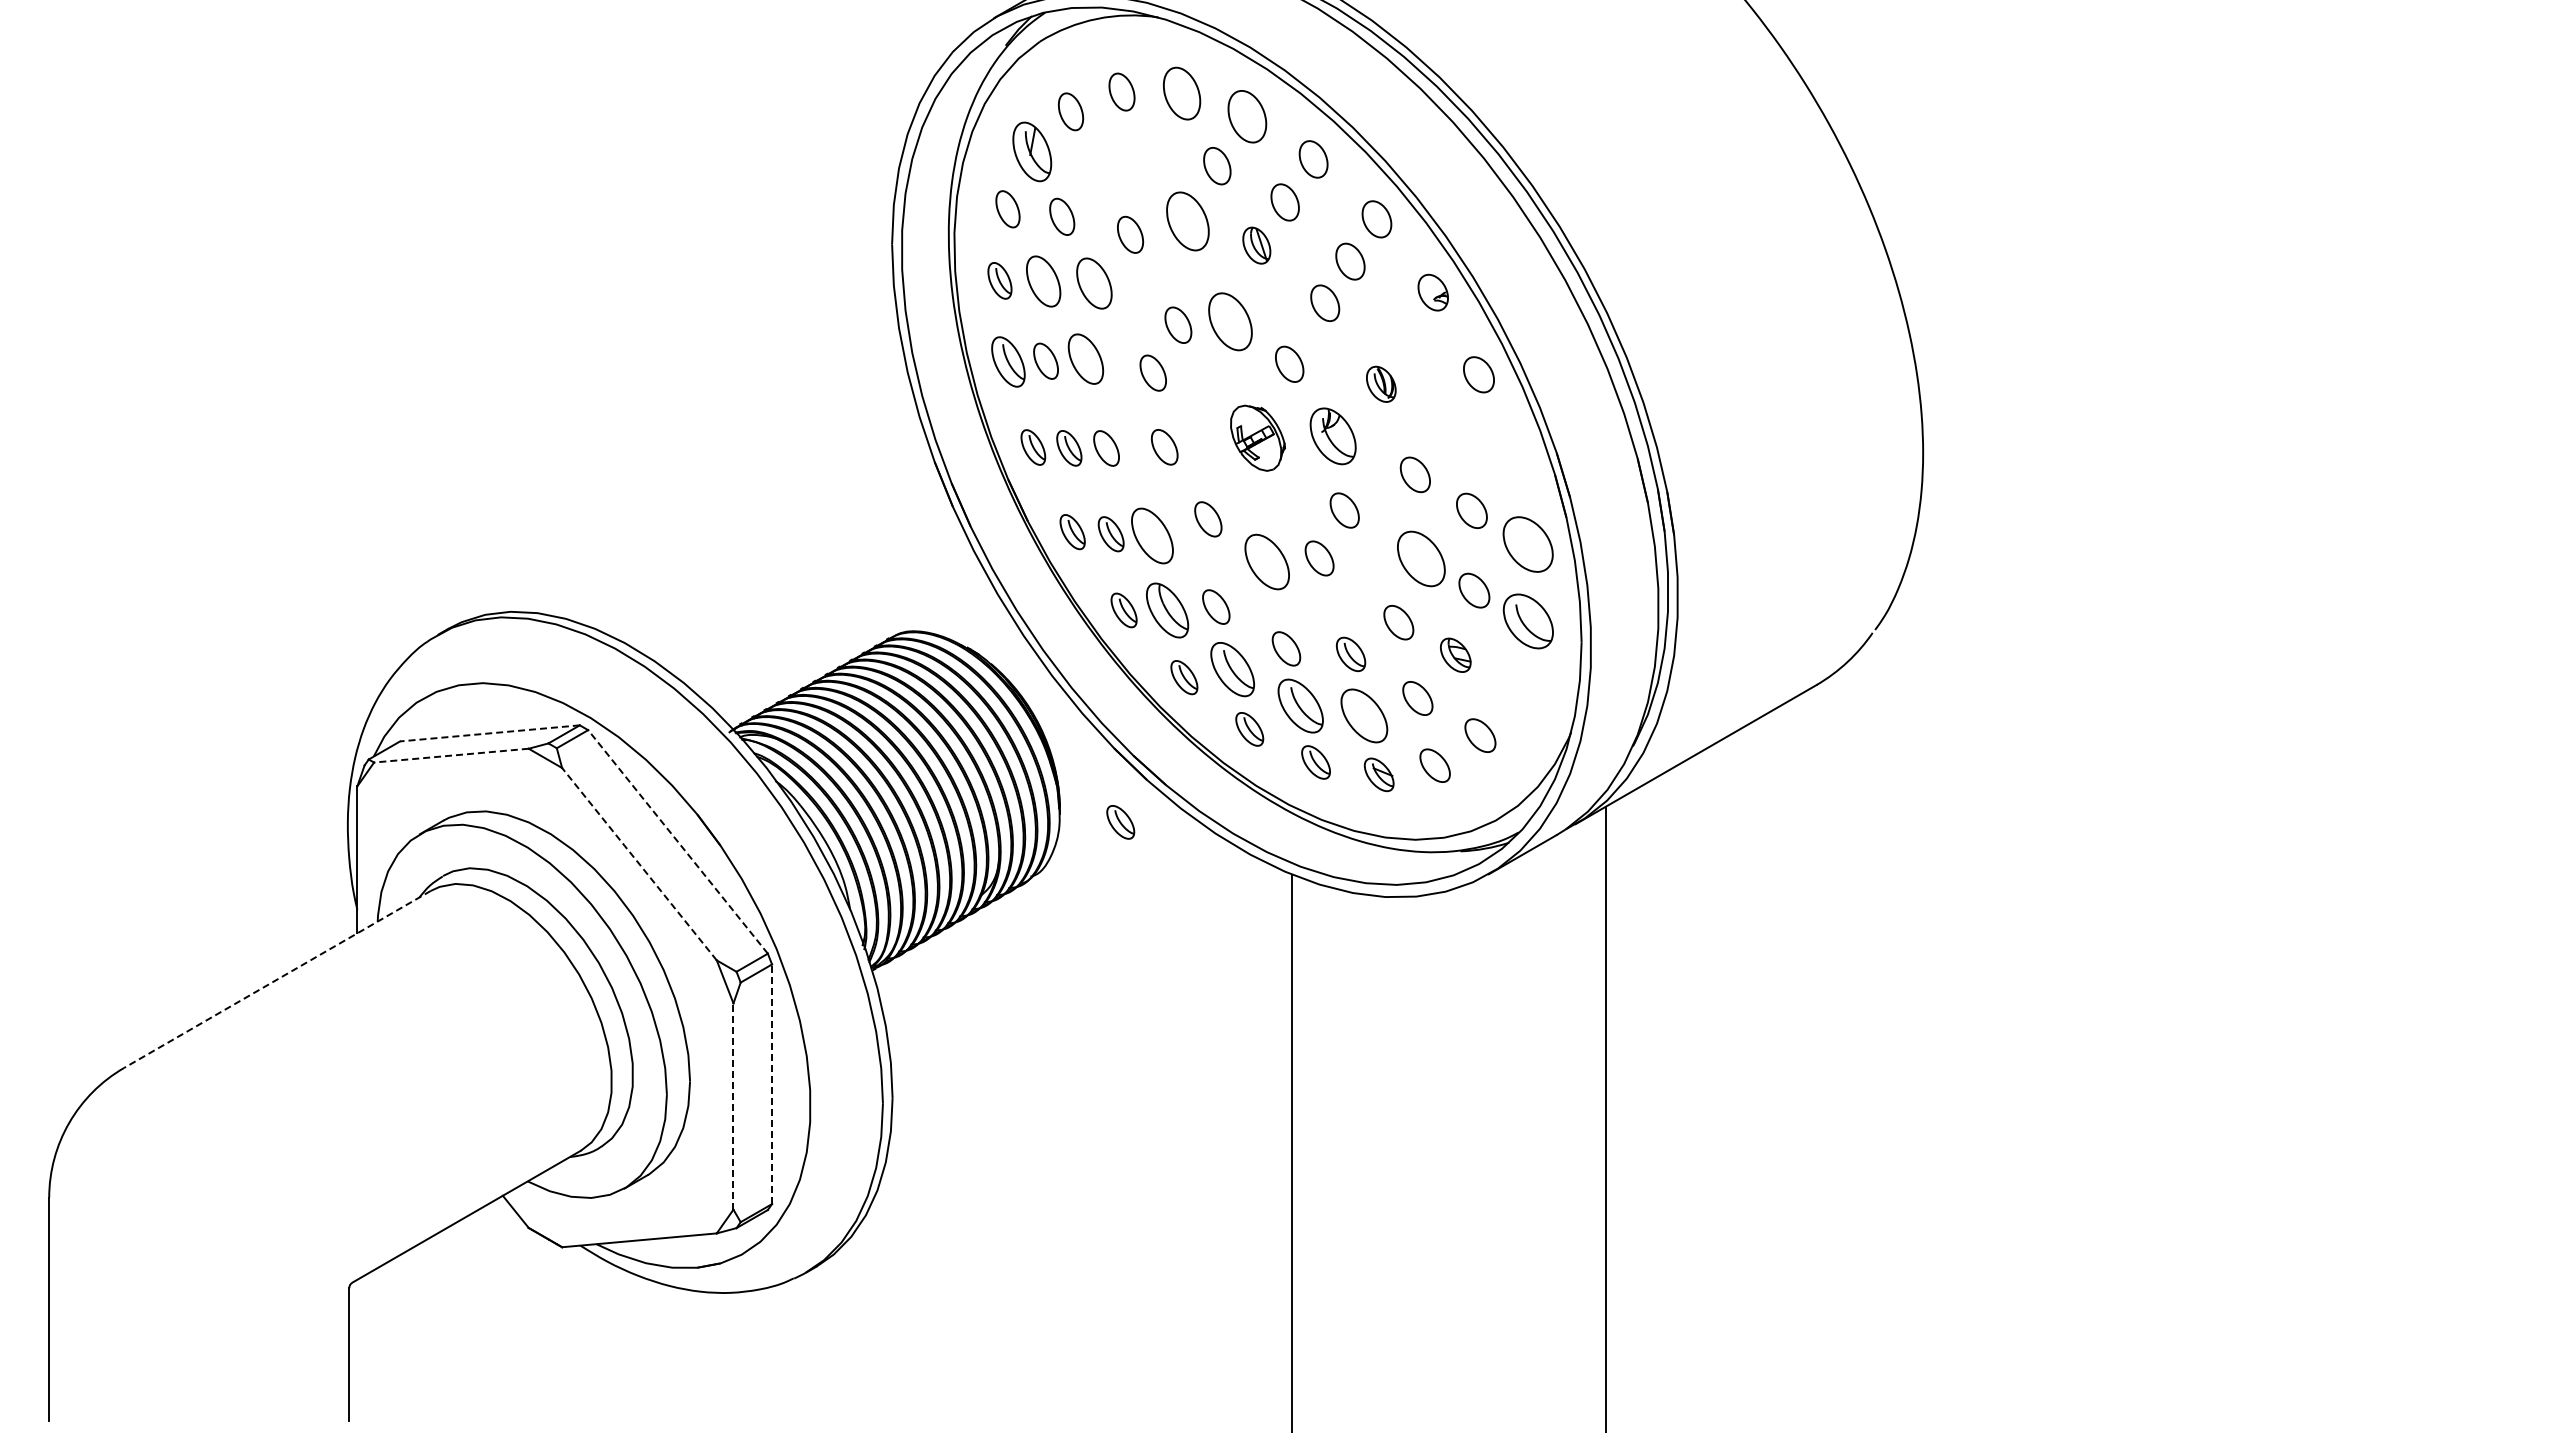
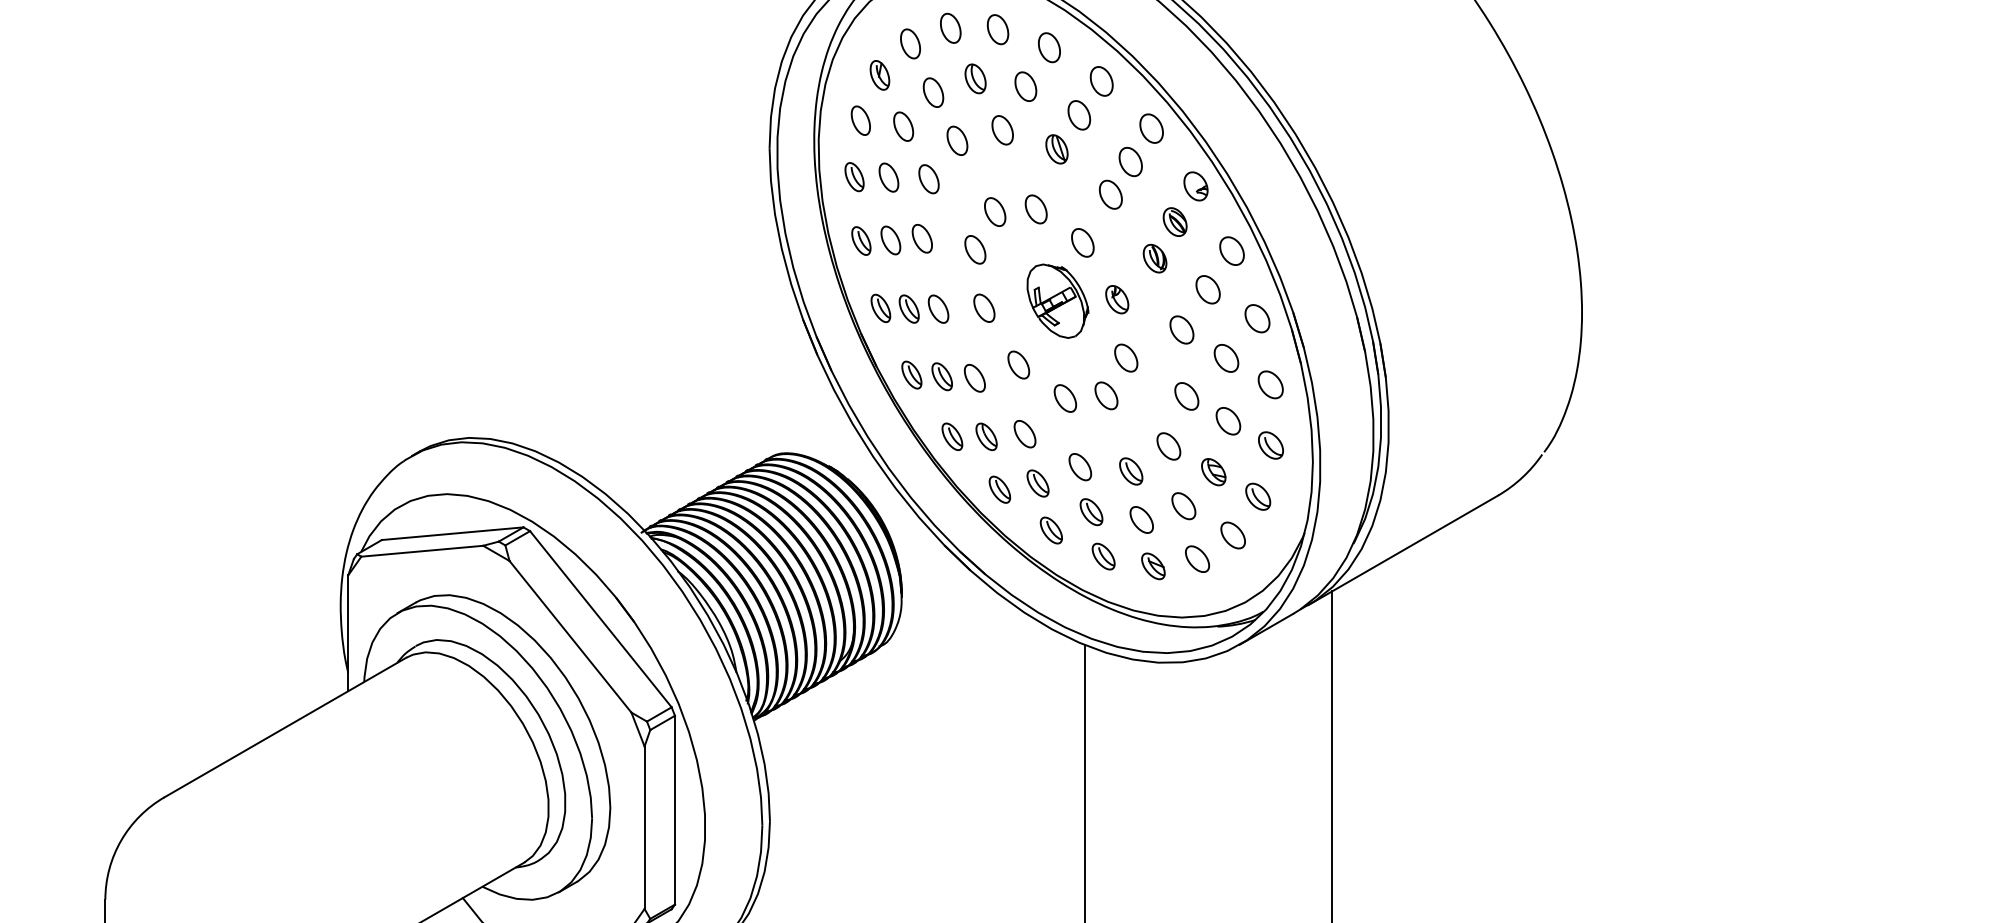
part: (1181, 93) -> (997, 29), size x0.71
part: (1246, 116) -> (1048, 47), size x0.71
part: (1031, 151) -> (879, 75), size x0.62
part: (1153, 156) -> (975, 79), added
part: (1099, 173) -> (933, 92), added
part: (1187, 221) -> (1002, 130), size x0.62
part: (1043, 281) -> (888, 177), size x0.71
part: (1094, 283) -> (929, 179), size x0.71
part: (1230, 321) -> (1036, 209), size x0.62
part: (1406, 337) -> (1174, 221), added
part: (1085, 358) -> (921, 238), size x0.71
part: (1008, 361) -> (861, 240), size x0.71
part: (1448, 423) -> (1208, 289), added
part: (1333, 436) -> (1117, 299), size x0.62
part: (1257, 437) -> (1057, 300), size x1.43
part: (1511, 460) -> (1257, 318), added
part: (1152, 536) -> (974, 378), size x0.62
part: (1527, 544) -> (1270, 384), size x0.62
part: (1421, 559) -> (1186, 396), size x0.62
part: (1267, 561) -> (1065, 398), size x0.62
part: (1167, 610) -> (986, 436), size x0.62
part: (1528, 621) -> (1271, 445), size x0.62
part: (1232, 669) -> (1037, 483), size x0.62
part: (1512, 686) -> (1258, 496), added
part: (1300, 705) -> (1091, 511), size x0.62
part: (1364, 715) -> (1141, 519), size x0.62
line: (489, 733) -> (452, 533), dashed -> solid
line: (451, 755) -> (422, 551), dashed -> solid
part: (1120, 822) -> (949, 603), removed
line: (677, 841) -> (600, 618), dashed -> solid
line: (639, 863) -> (570, 636), dashed -> solid
line: (277, 979) -> (285, 727), dashed -> solid
line: (772, 1084) -> (675, 810), dashed -> solid
line: (733, 1106) -> (644, 827), dashed -> solid

